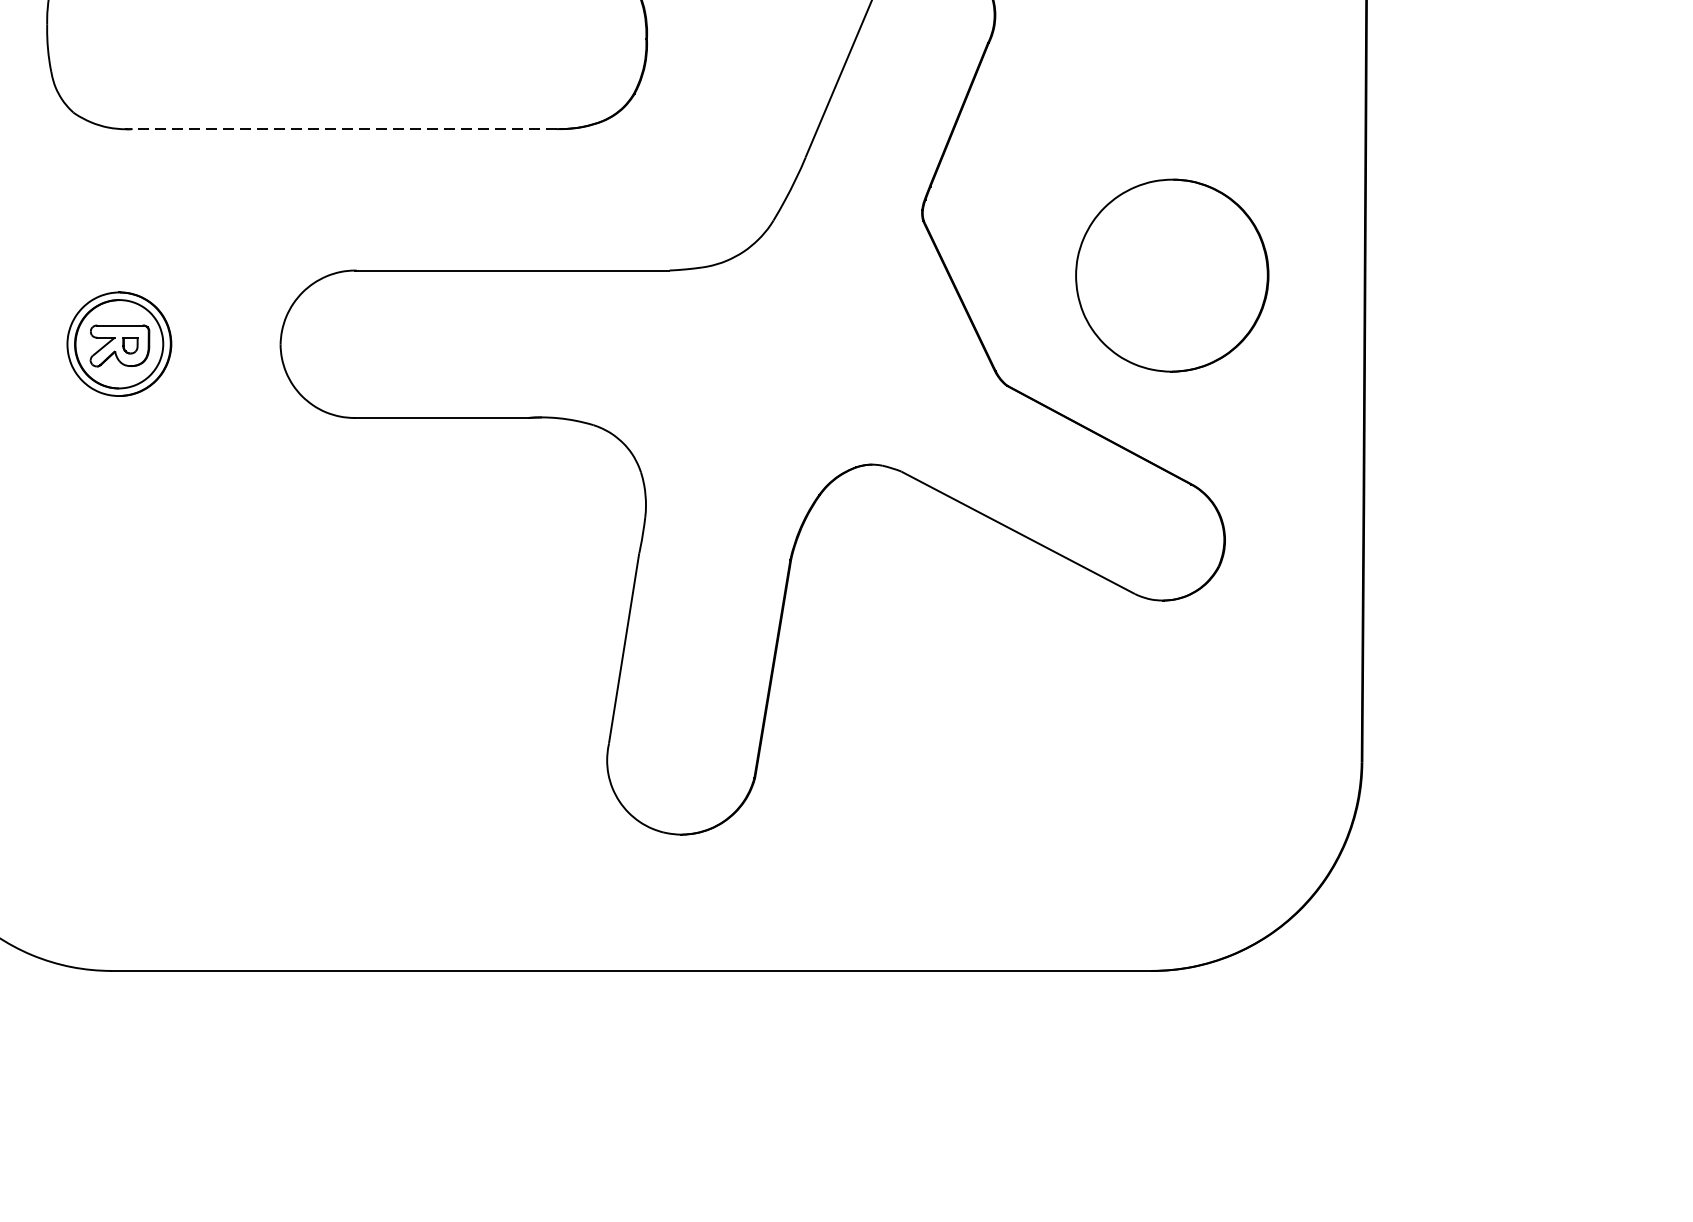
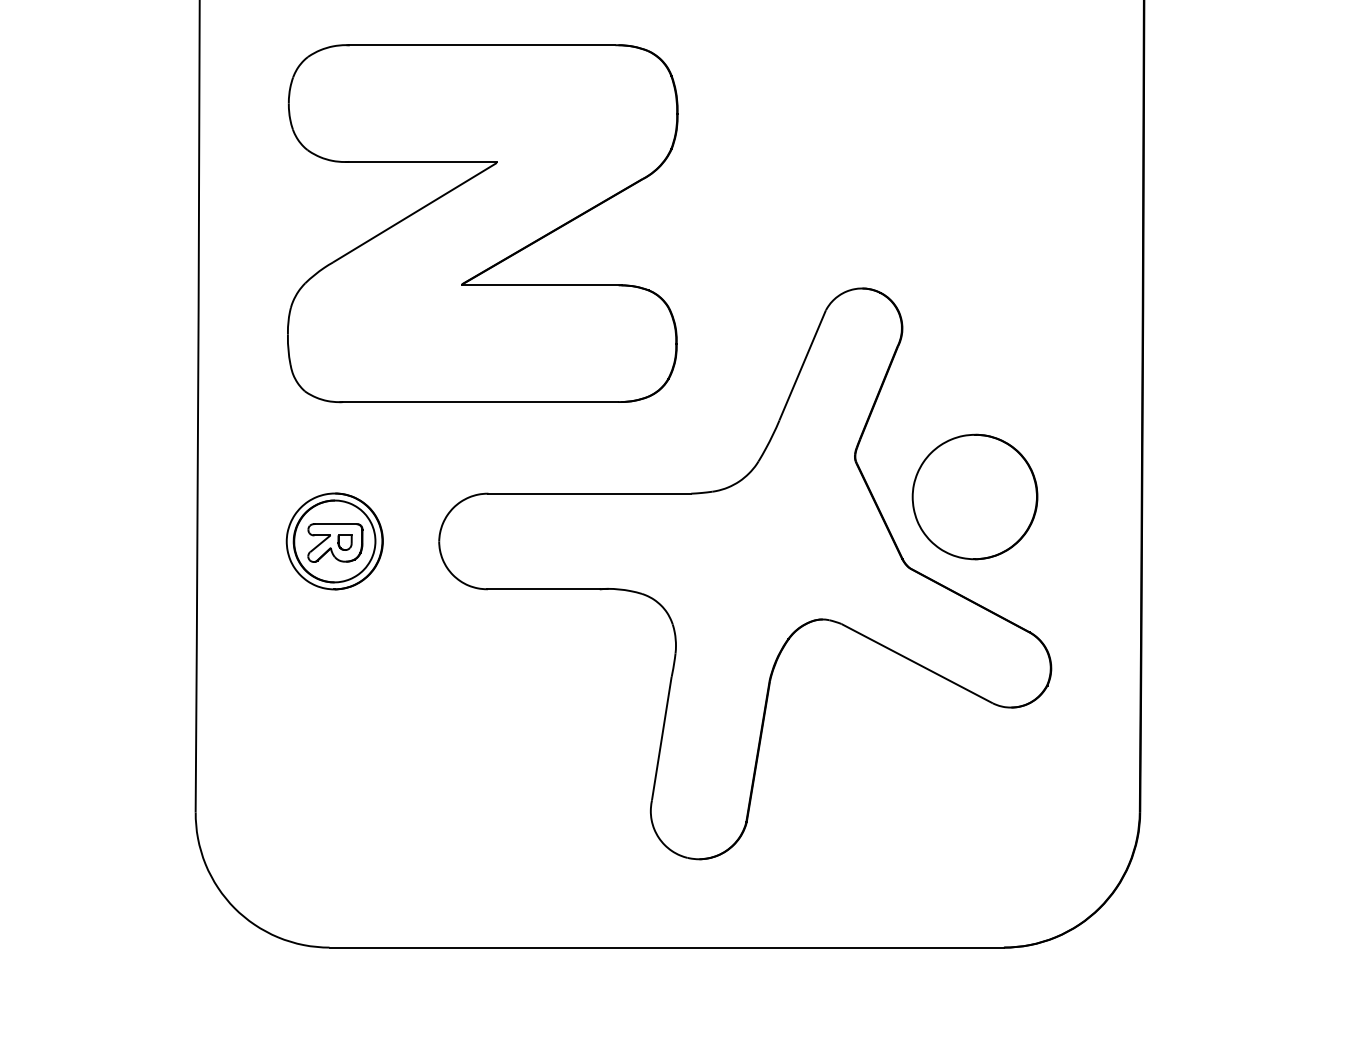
line: (344, 129) -> (480, 402), dashed -> solid
part: (1171, 274) -> (974, 496), moved
part: (119, 344) -> (334, 541), size x1.43

